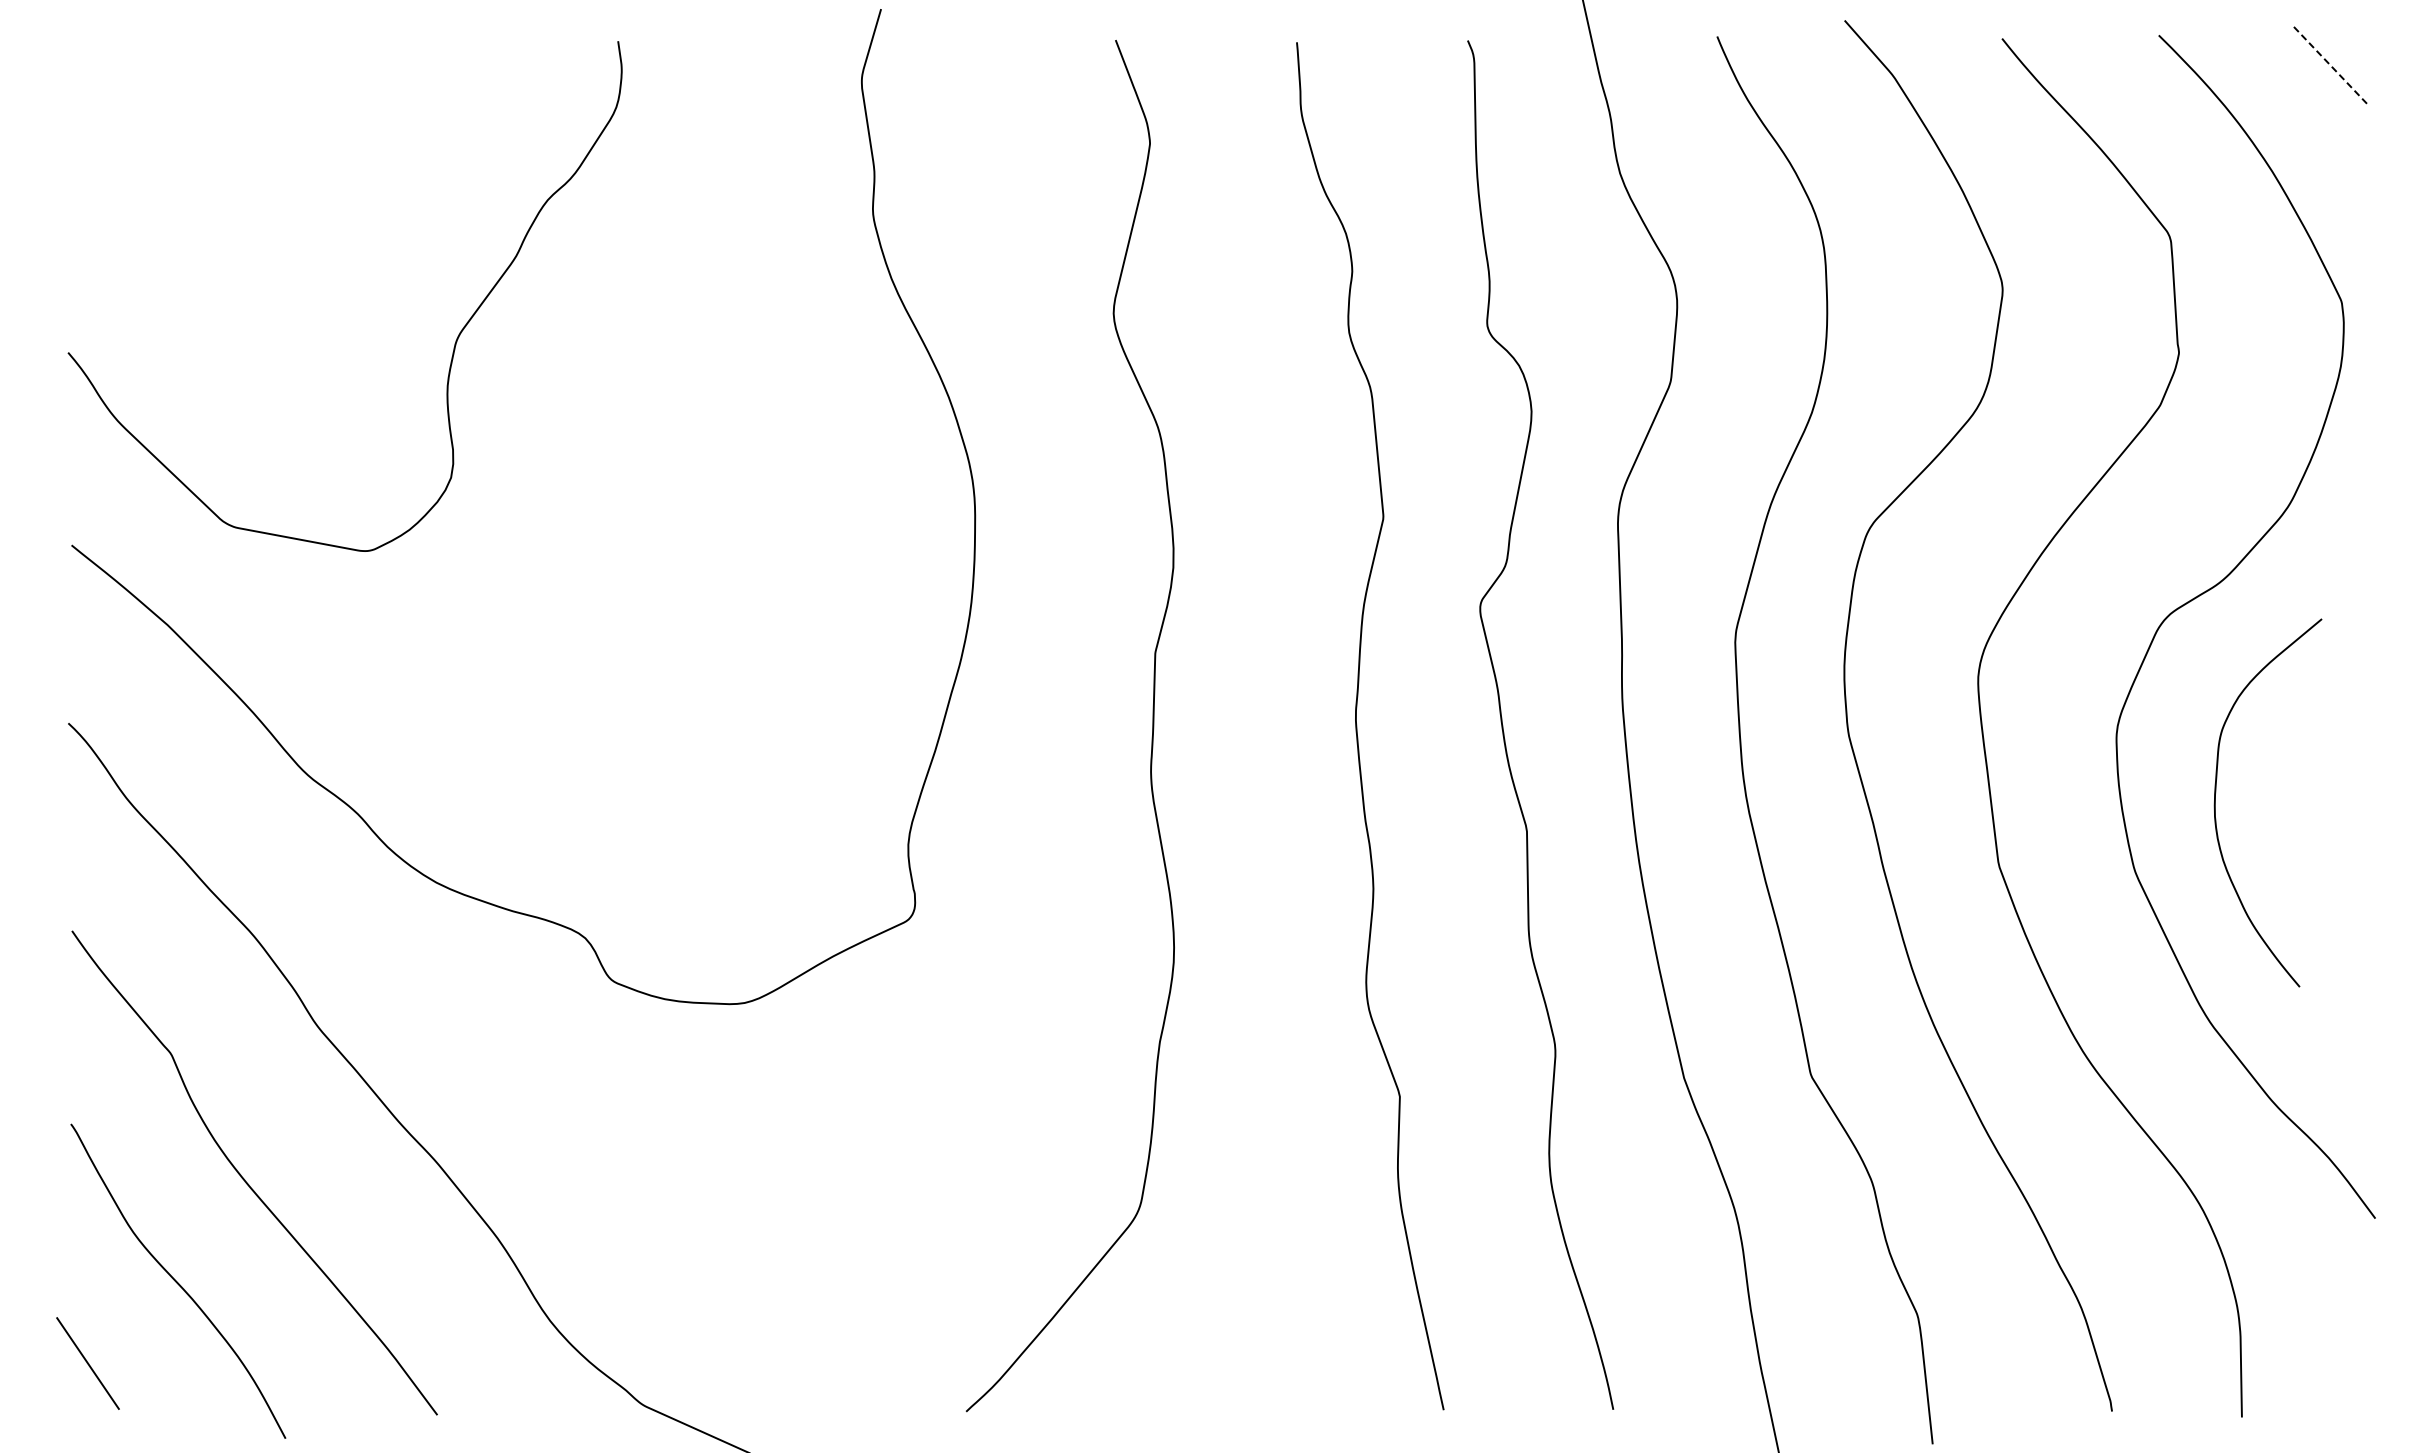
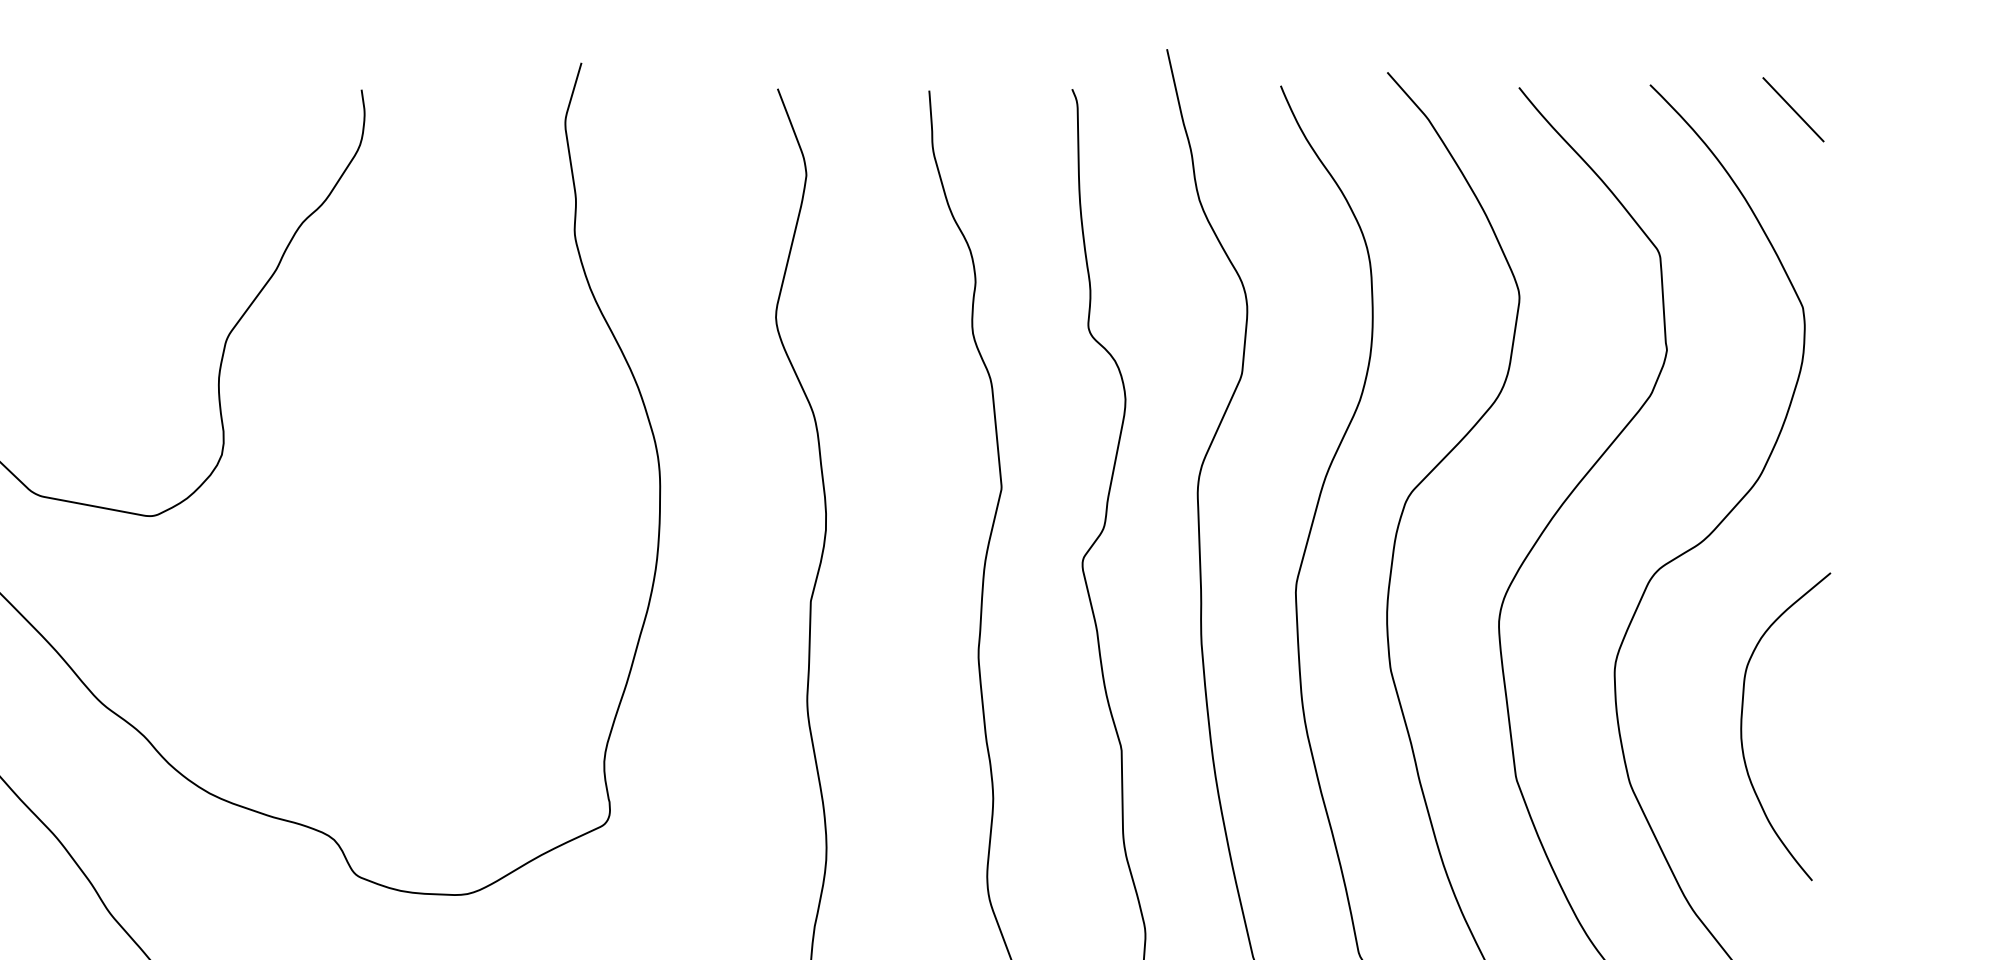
line: (2329, 64) -> (1792, 109), dashed -> solid
curve: (2216, 792) -> (1742, 718), moved

